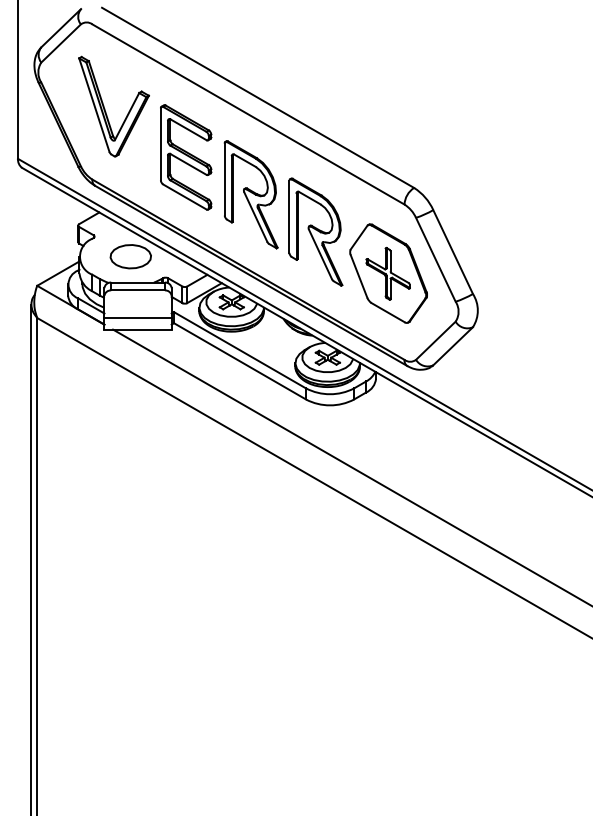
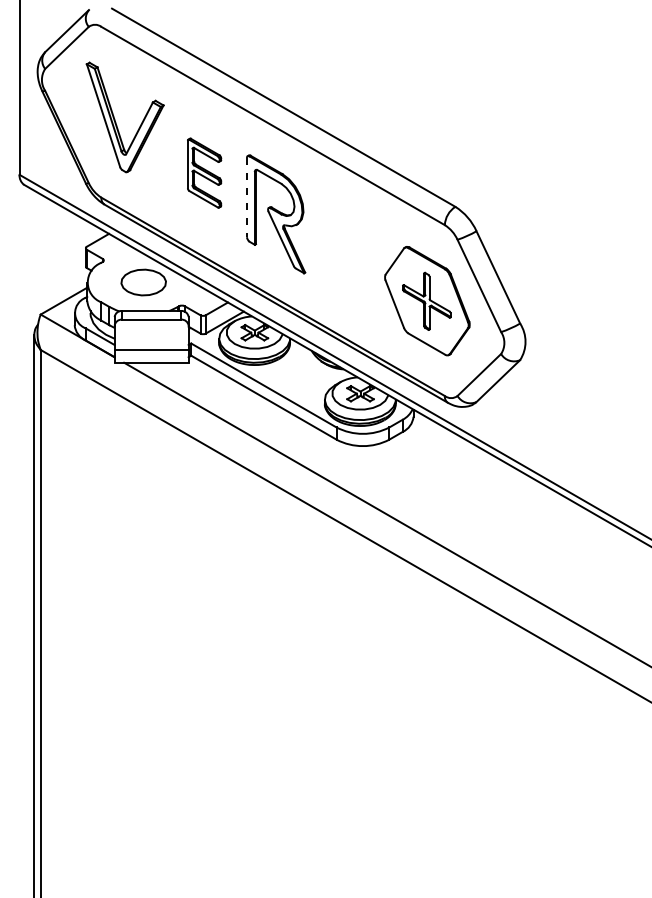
part: (186, 156) -> (204, 172), size x0.6
line: (225, 179) -> (247, 197), solid -> dashed
part: (316, 232) -> (347, 255), removed

